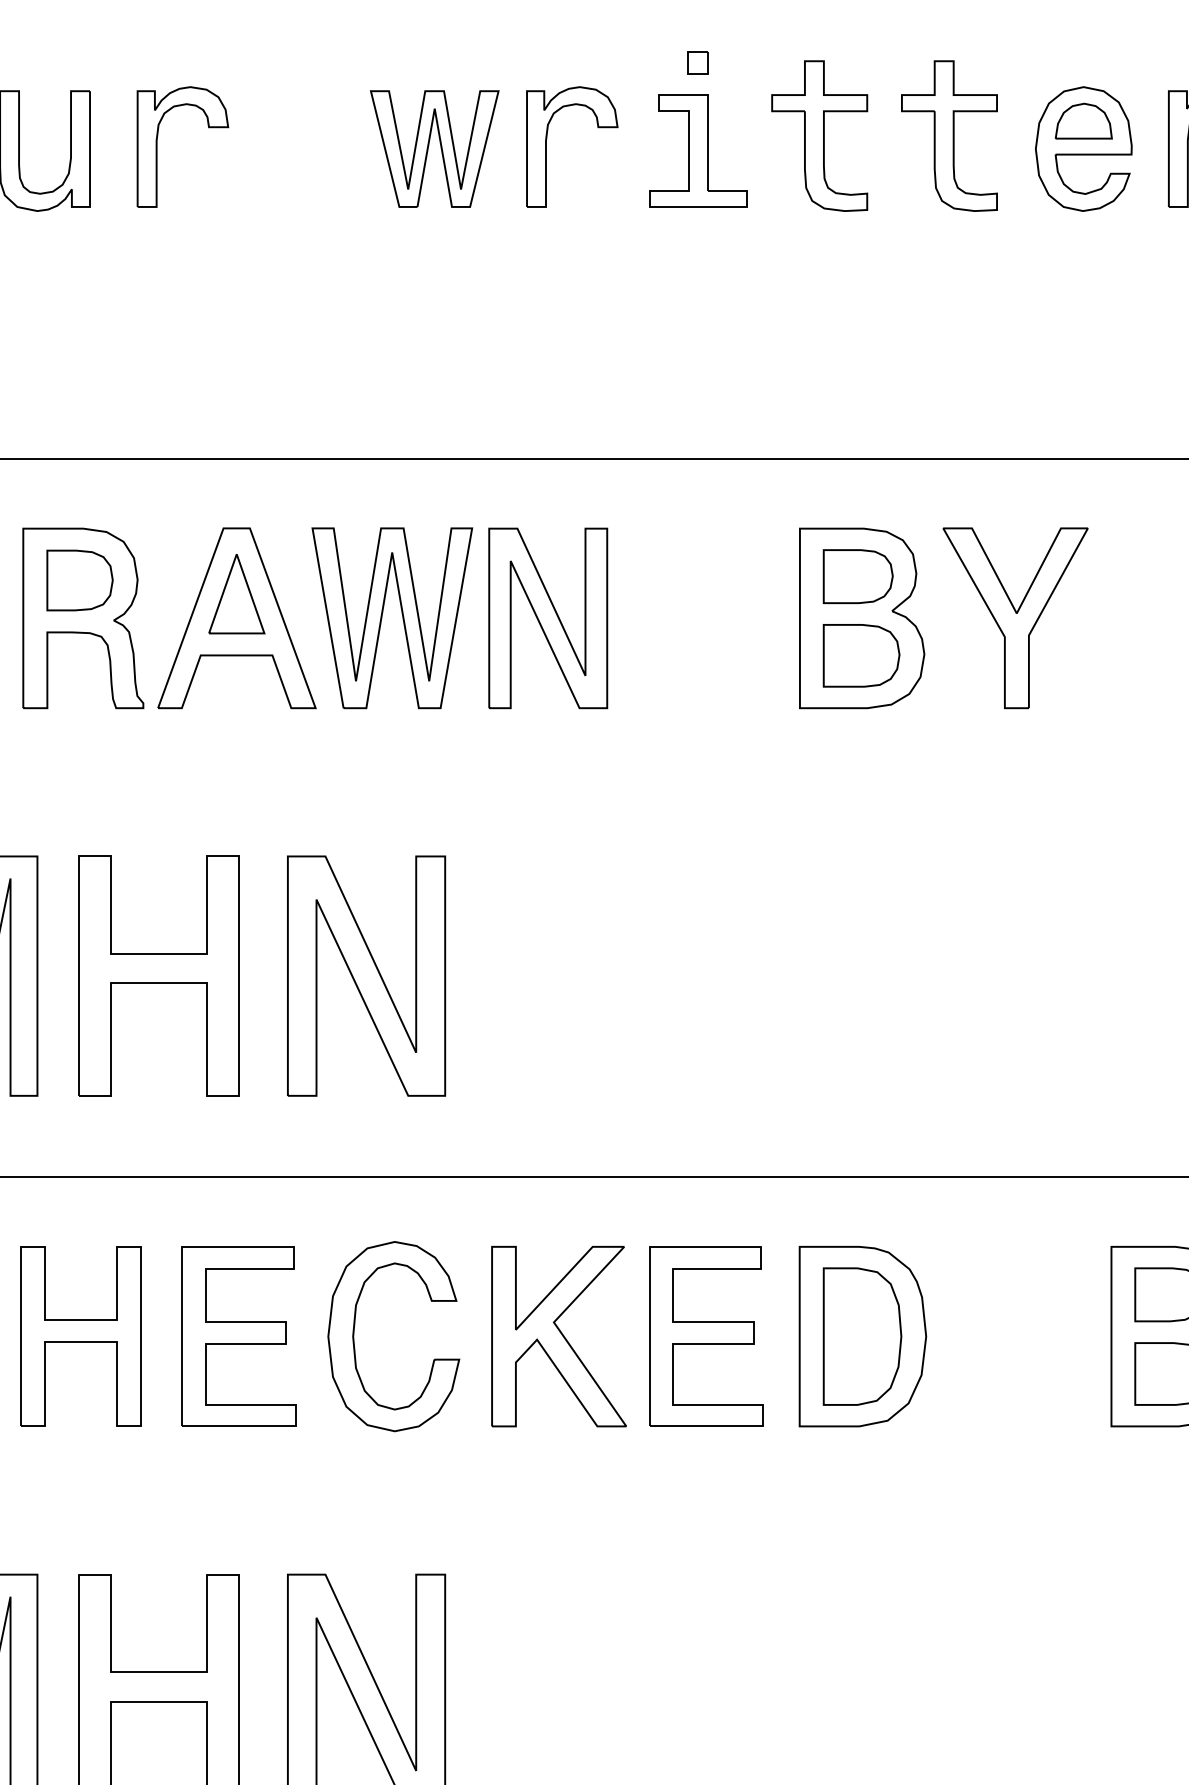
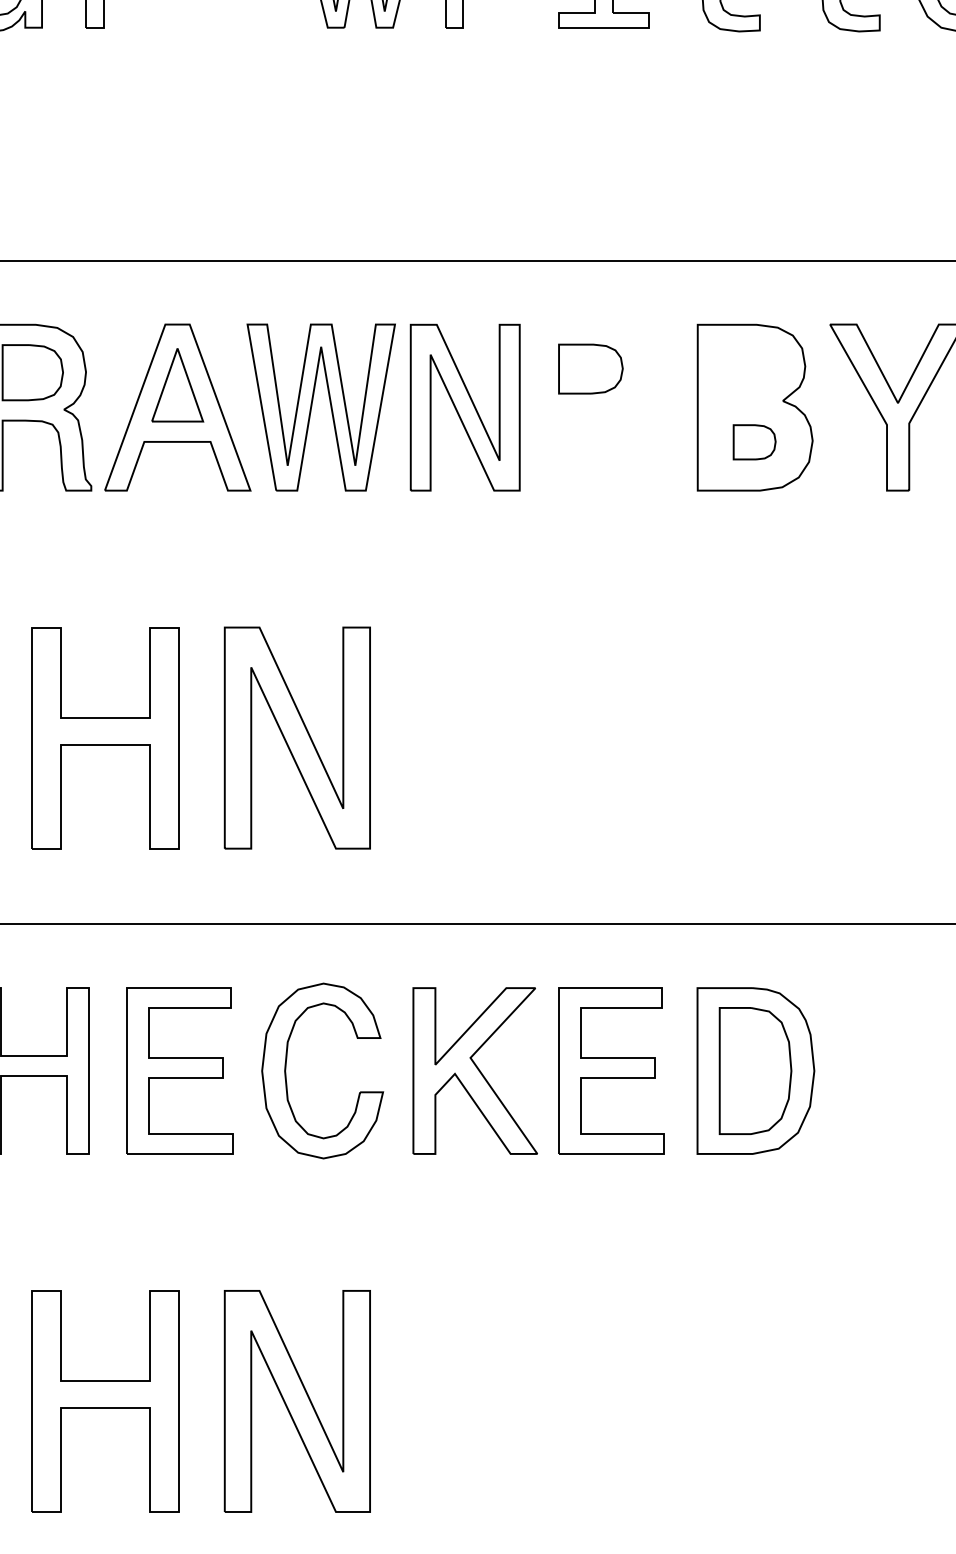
part: (857, 576) -> (590, 368), moved
part: (861, 655) -> (754, 441), size x0.6

